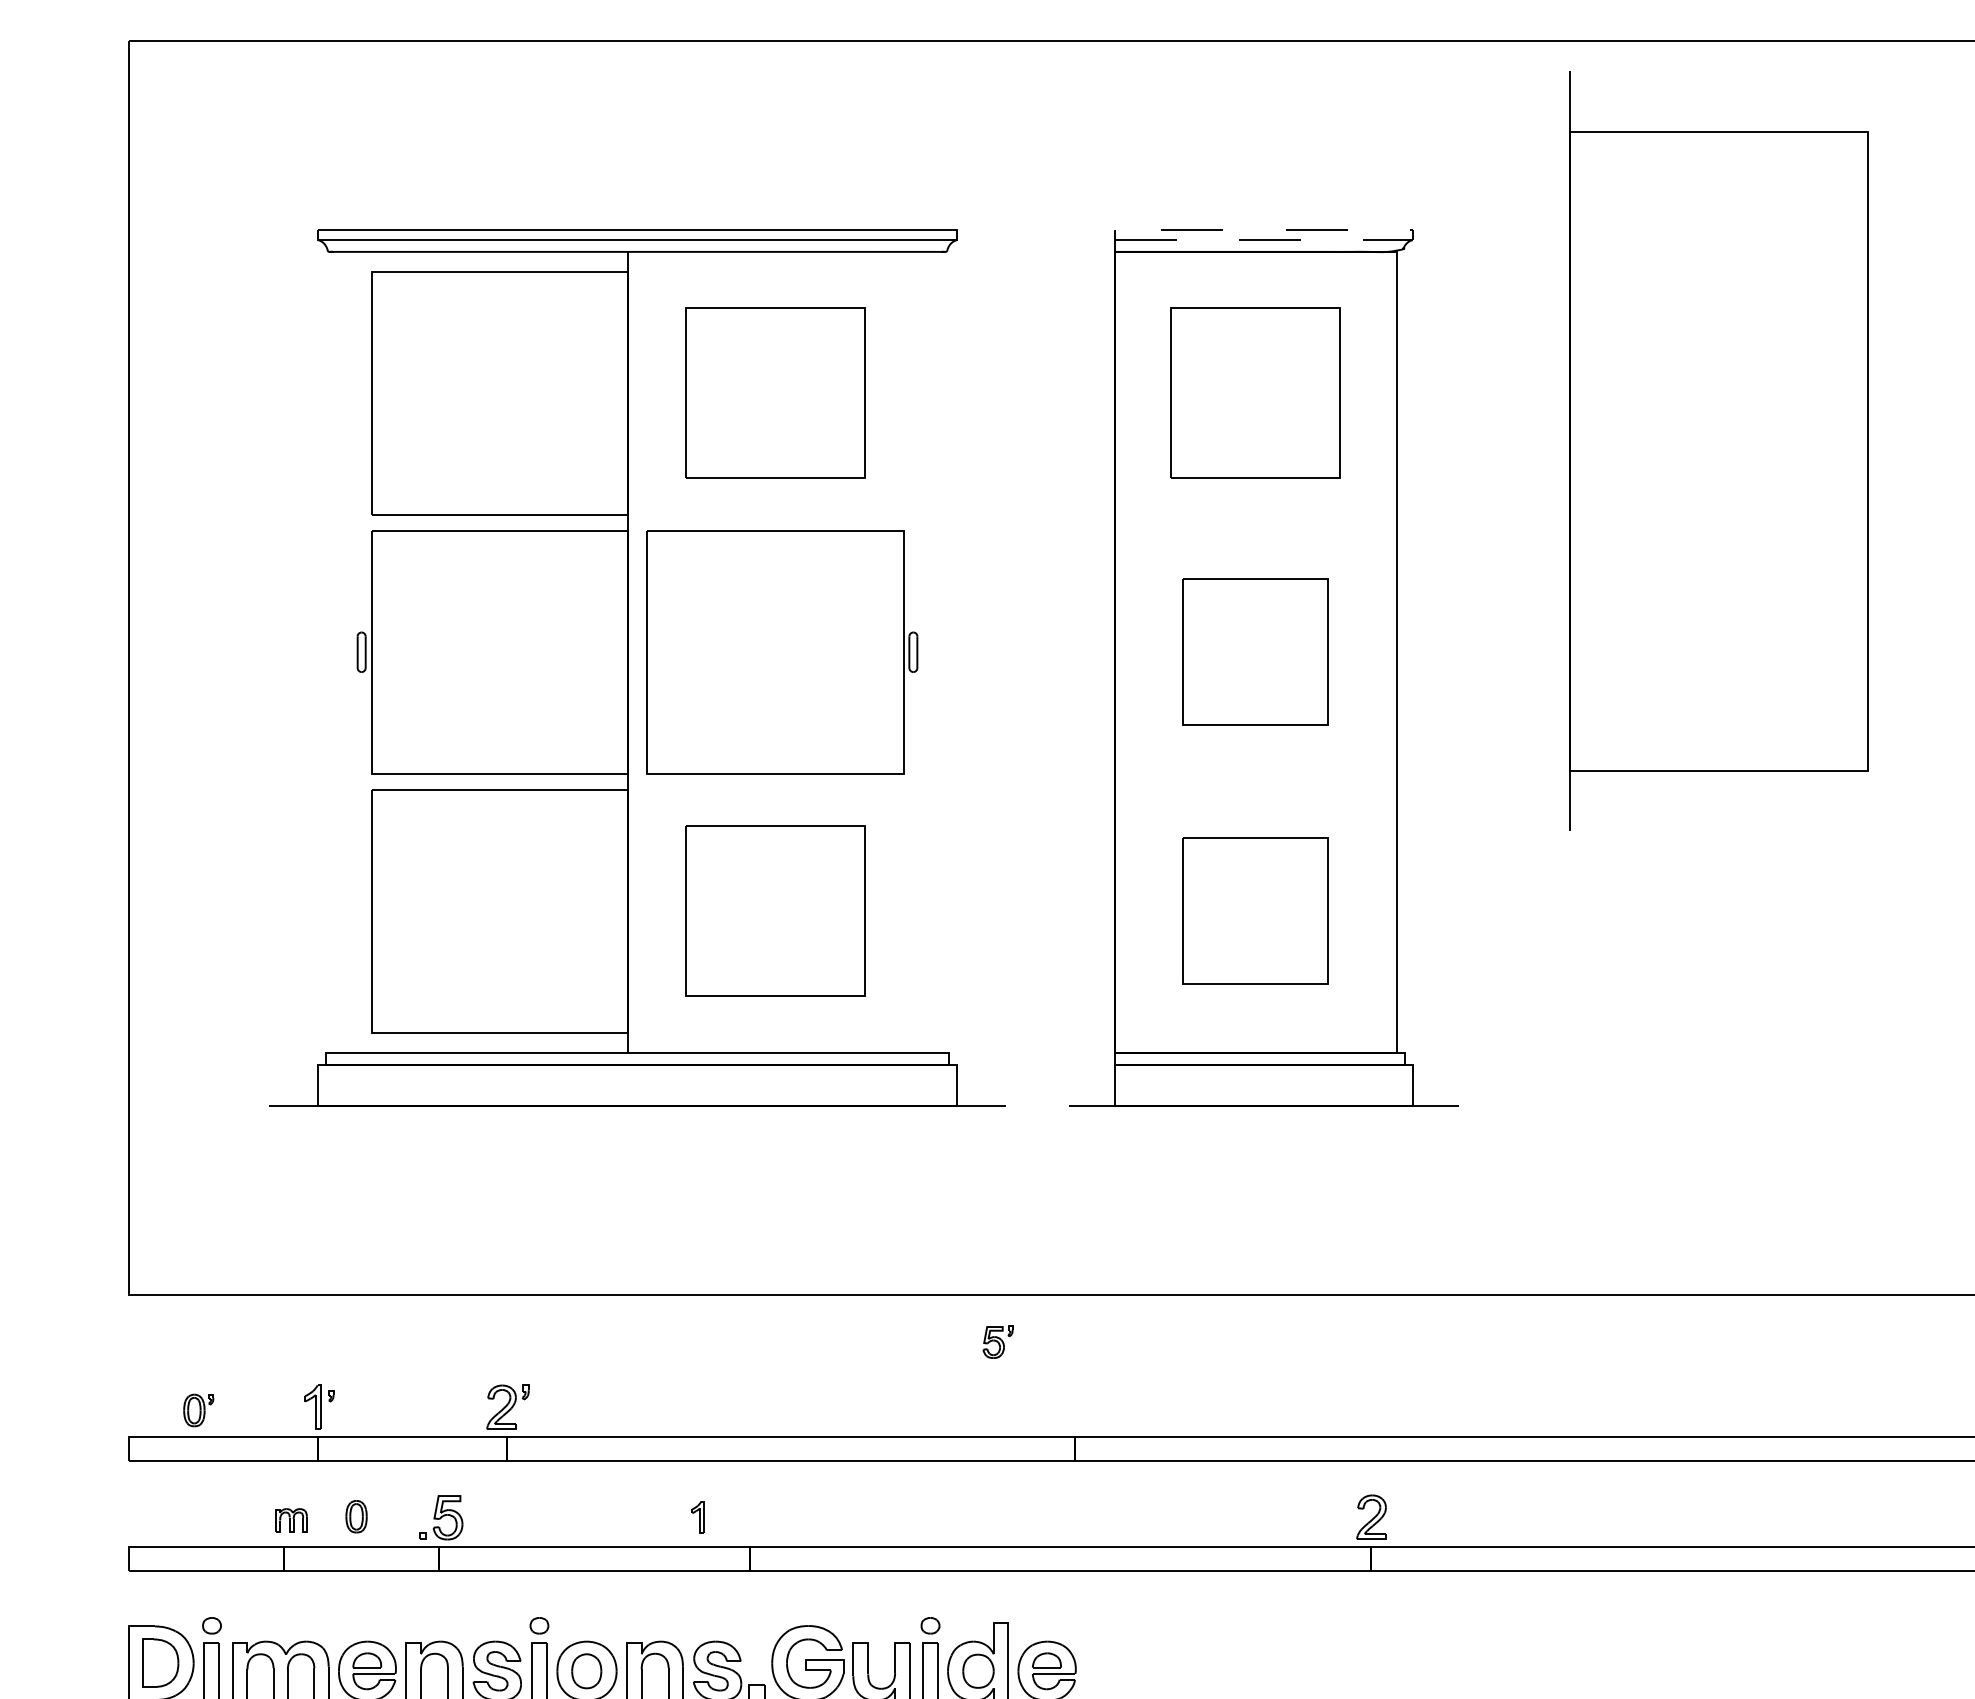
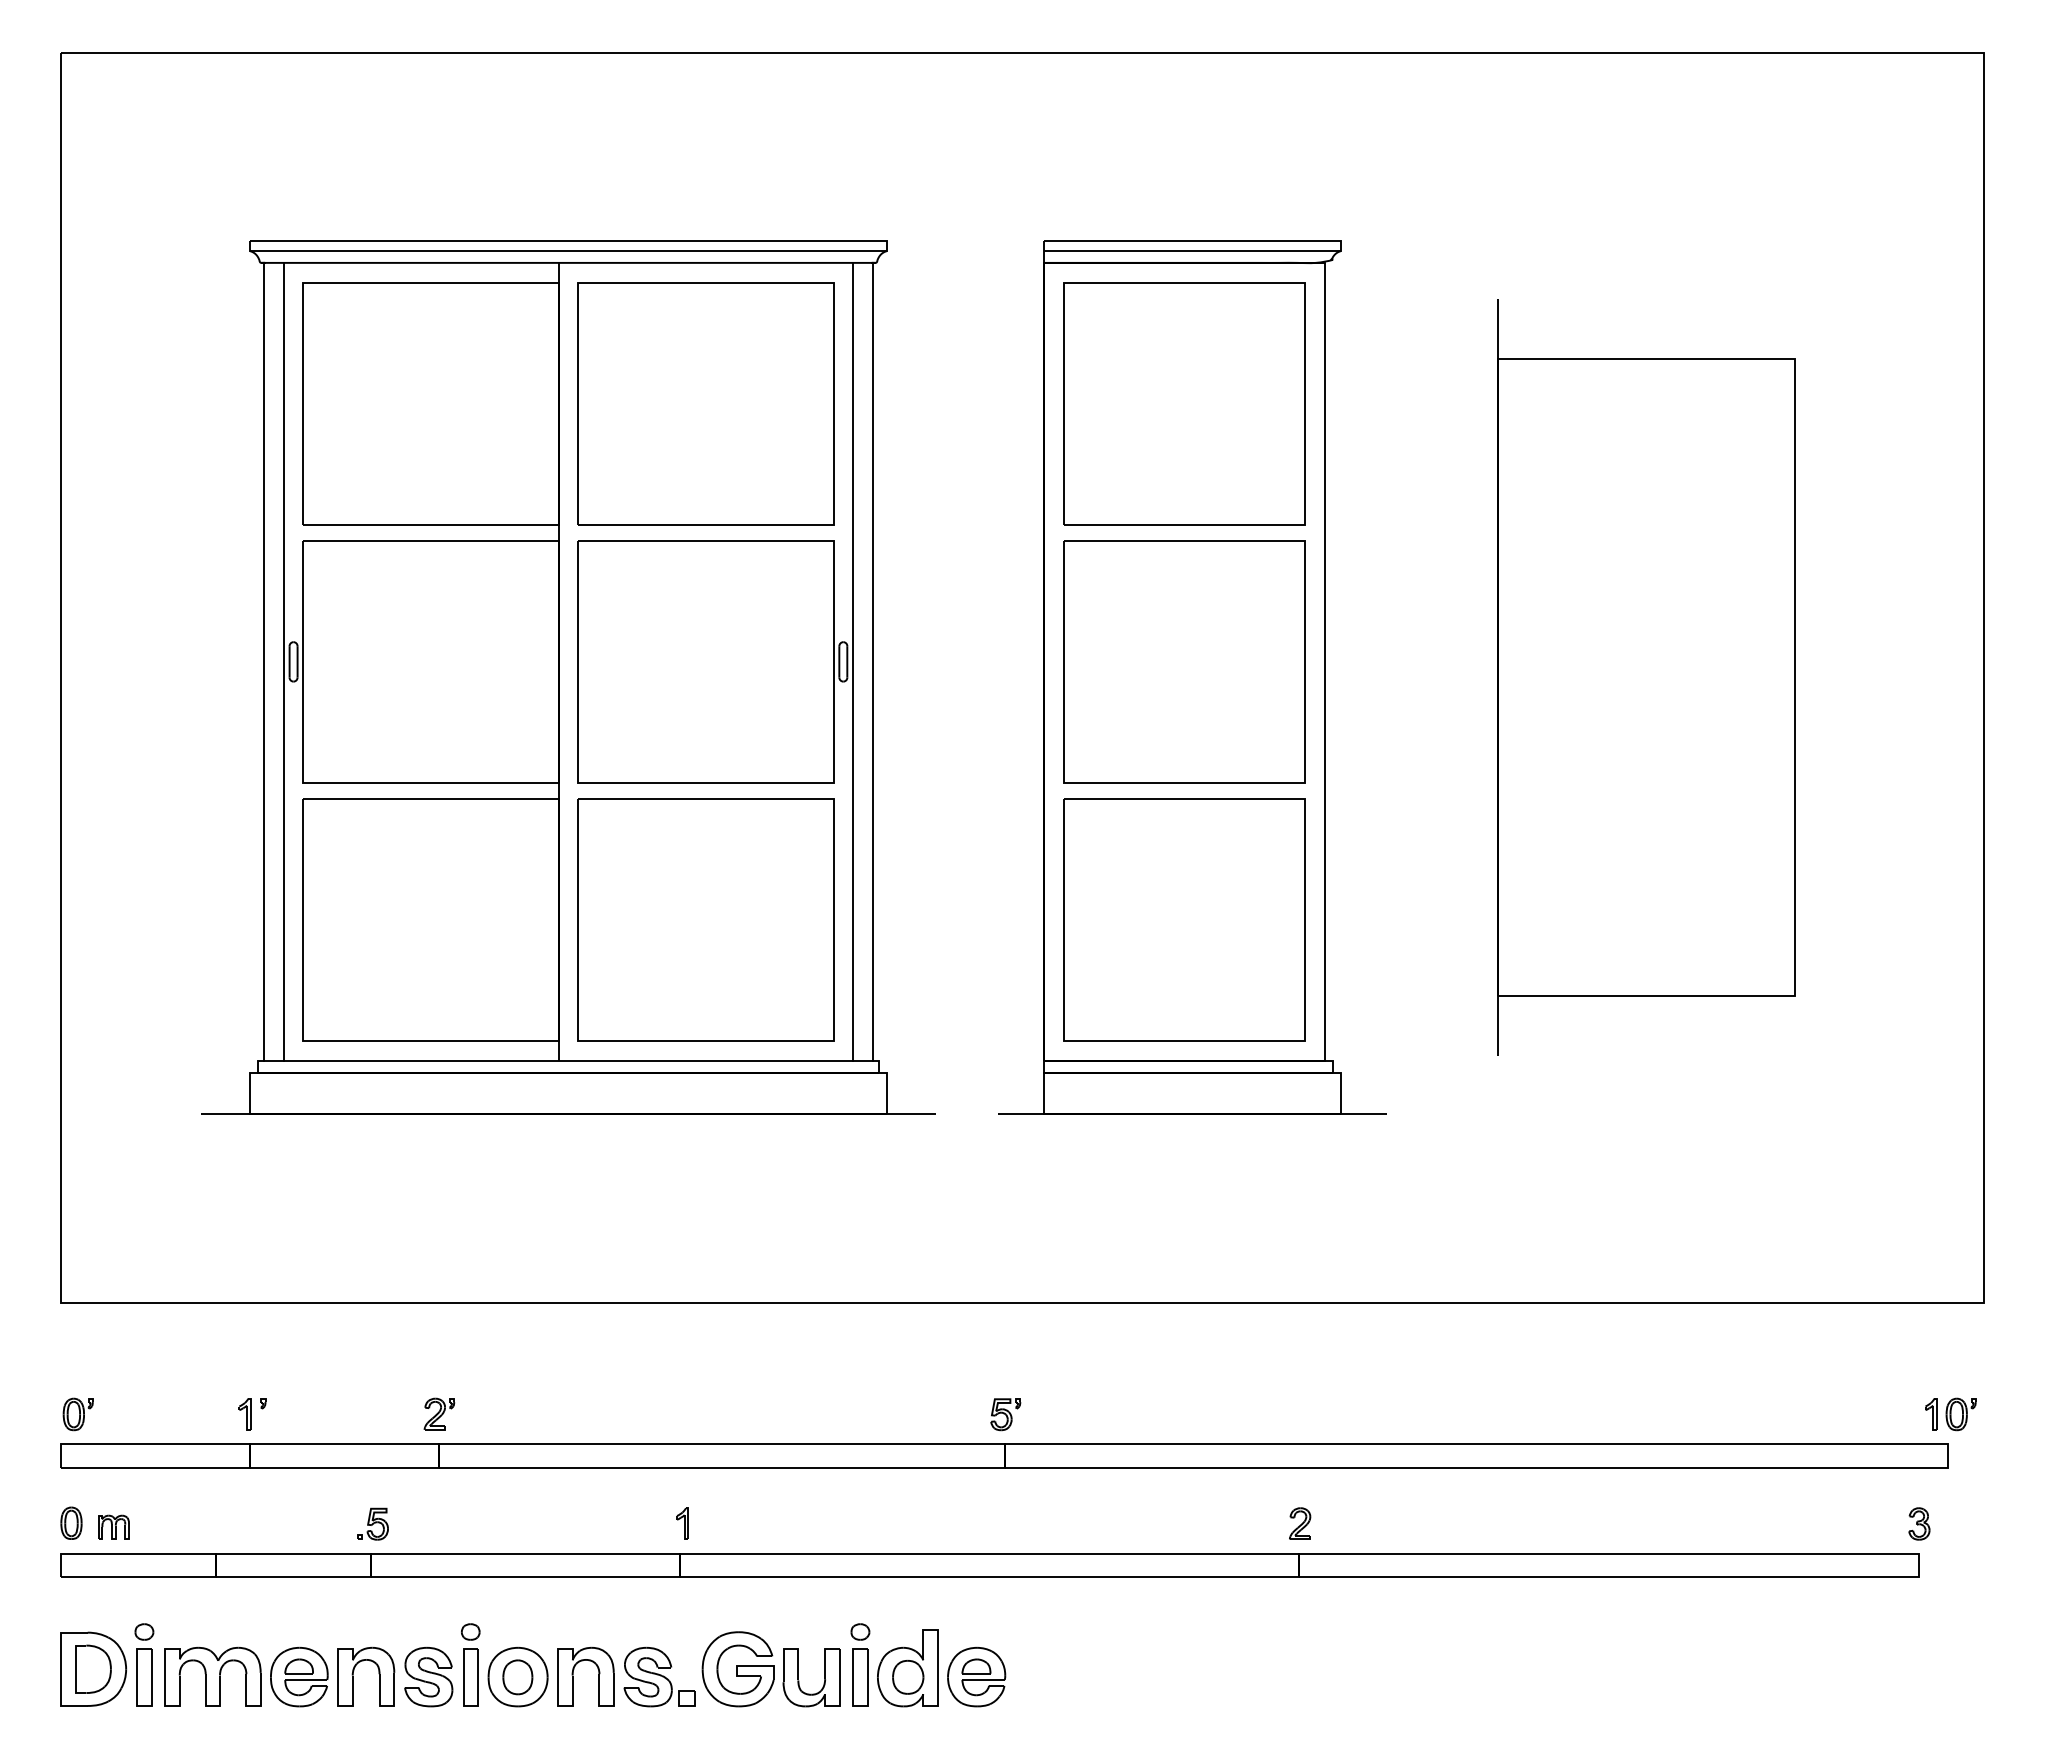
line: (1412, 235) -> (1340, 246), dashed -> solid
part: (775, 392) -> (705, 403), size x1.43
part: (1255, 392) -> (1184, 403), size x1.43
part: (1719, 451) -> (1646, 677), moved
line: (332, 651) -> (264, 661), added
line: (351, 651) -> (283, 661), added
line: (923, 651) -> (853, 661), added
line: (942, 651) -> (872, 661), added
part: (1255, 651) -> (1184, 661), size x1.67
part: (775, 910) -> (705, 919), size x1.43
part: (1255, 910) -> (1184, 919), size x1.67
part: (997, 1342) -> (1005, 1414), moved
part: (508, 1406) -> (439, 1413), size x0.71
part: (312, 1407) -> (244, 1414), size x0.71
part: (198, 1410) -> (77, 1414), moved
part: (356, 1515) -> (71, 1522), moved
part: (440, 1516) -> (372, 1523), size x0.71
part: (697, 1516) -> (682, 1523), moved
part: (1372, 1516) -> (1300, 1523), size x0.71
part: (291, 1519) -> (113, 1526), moved

